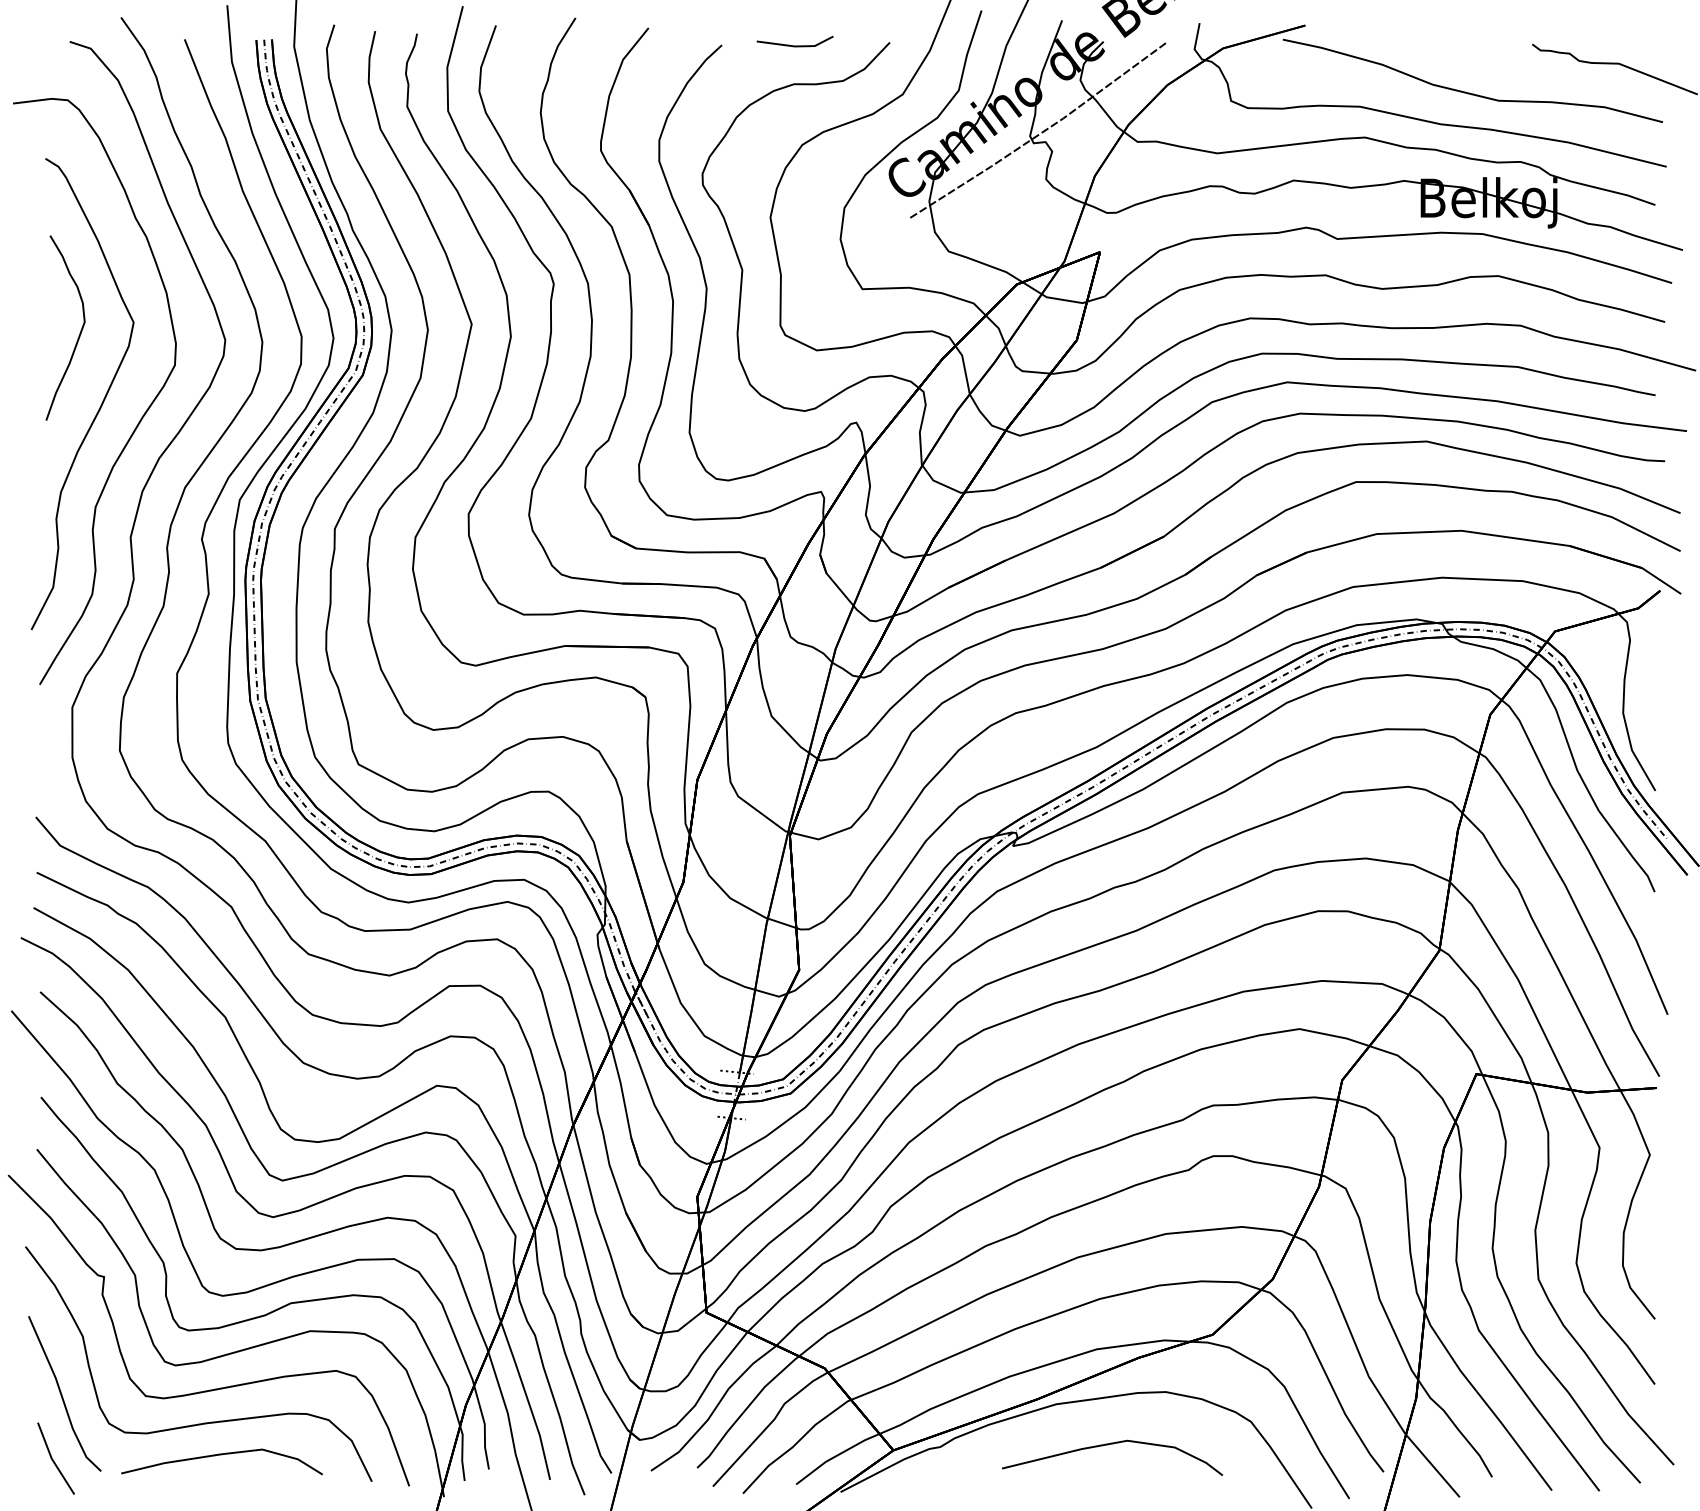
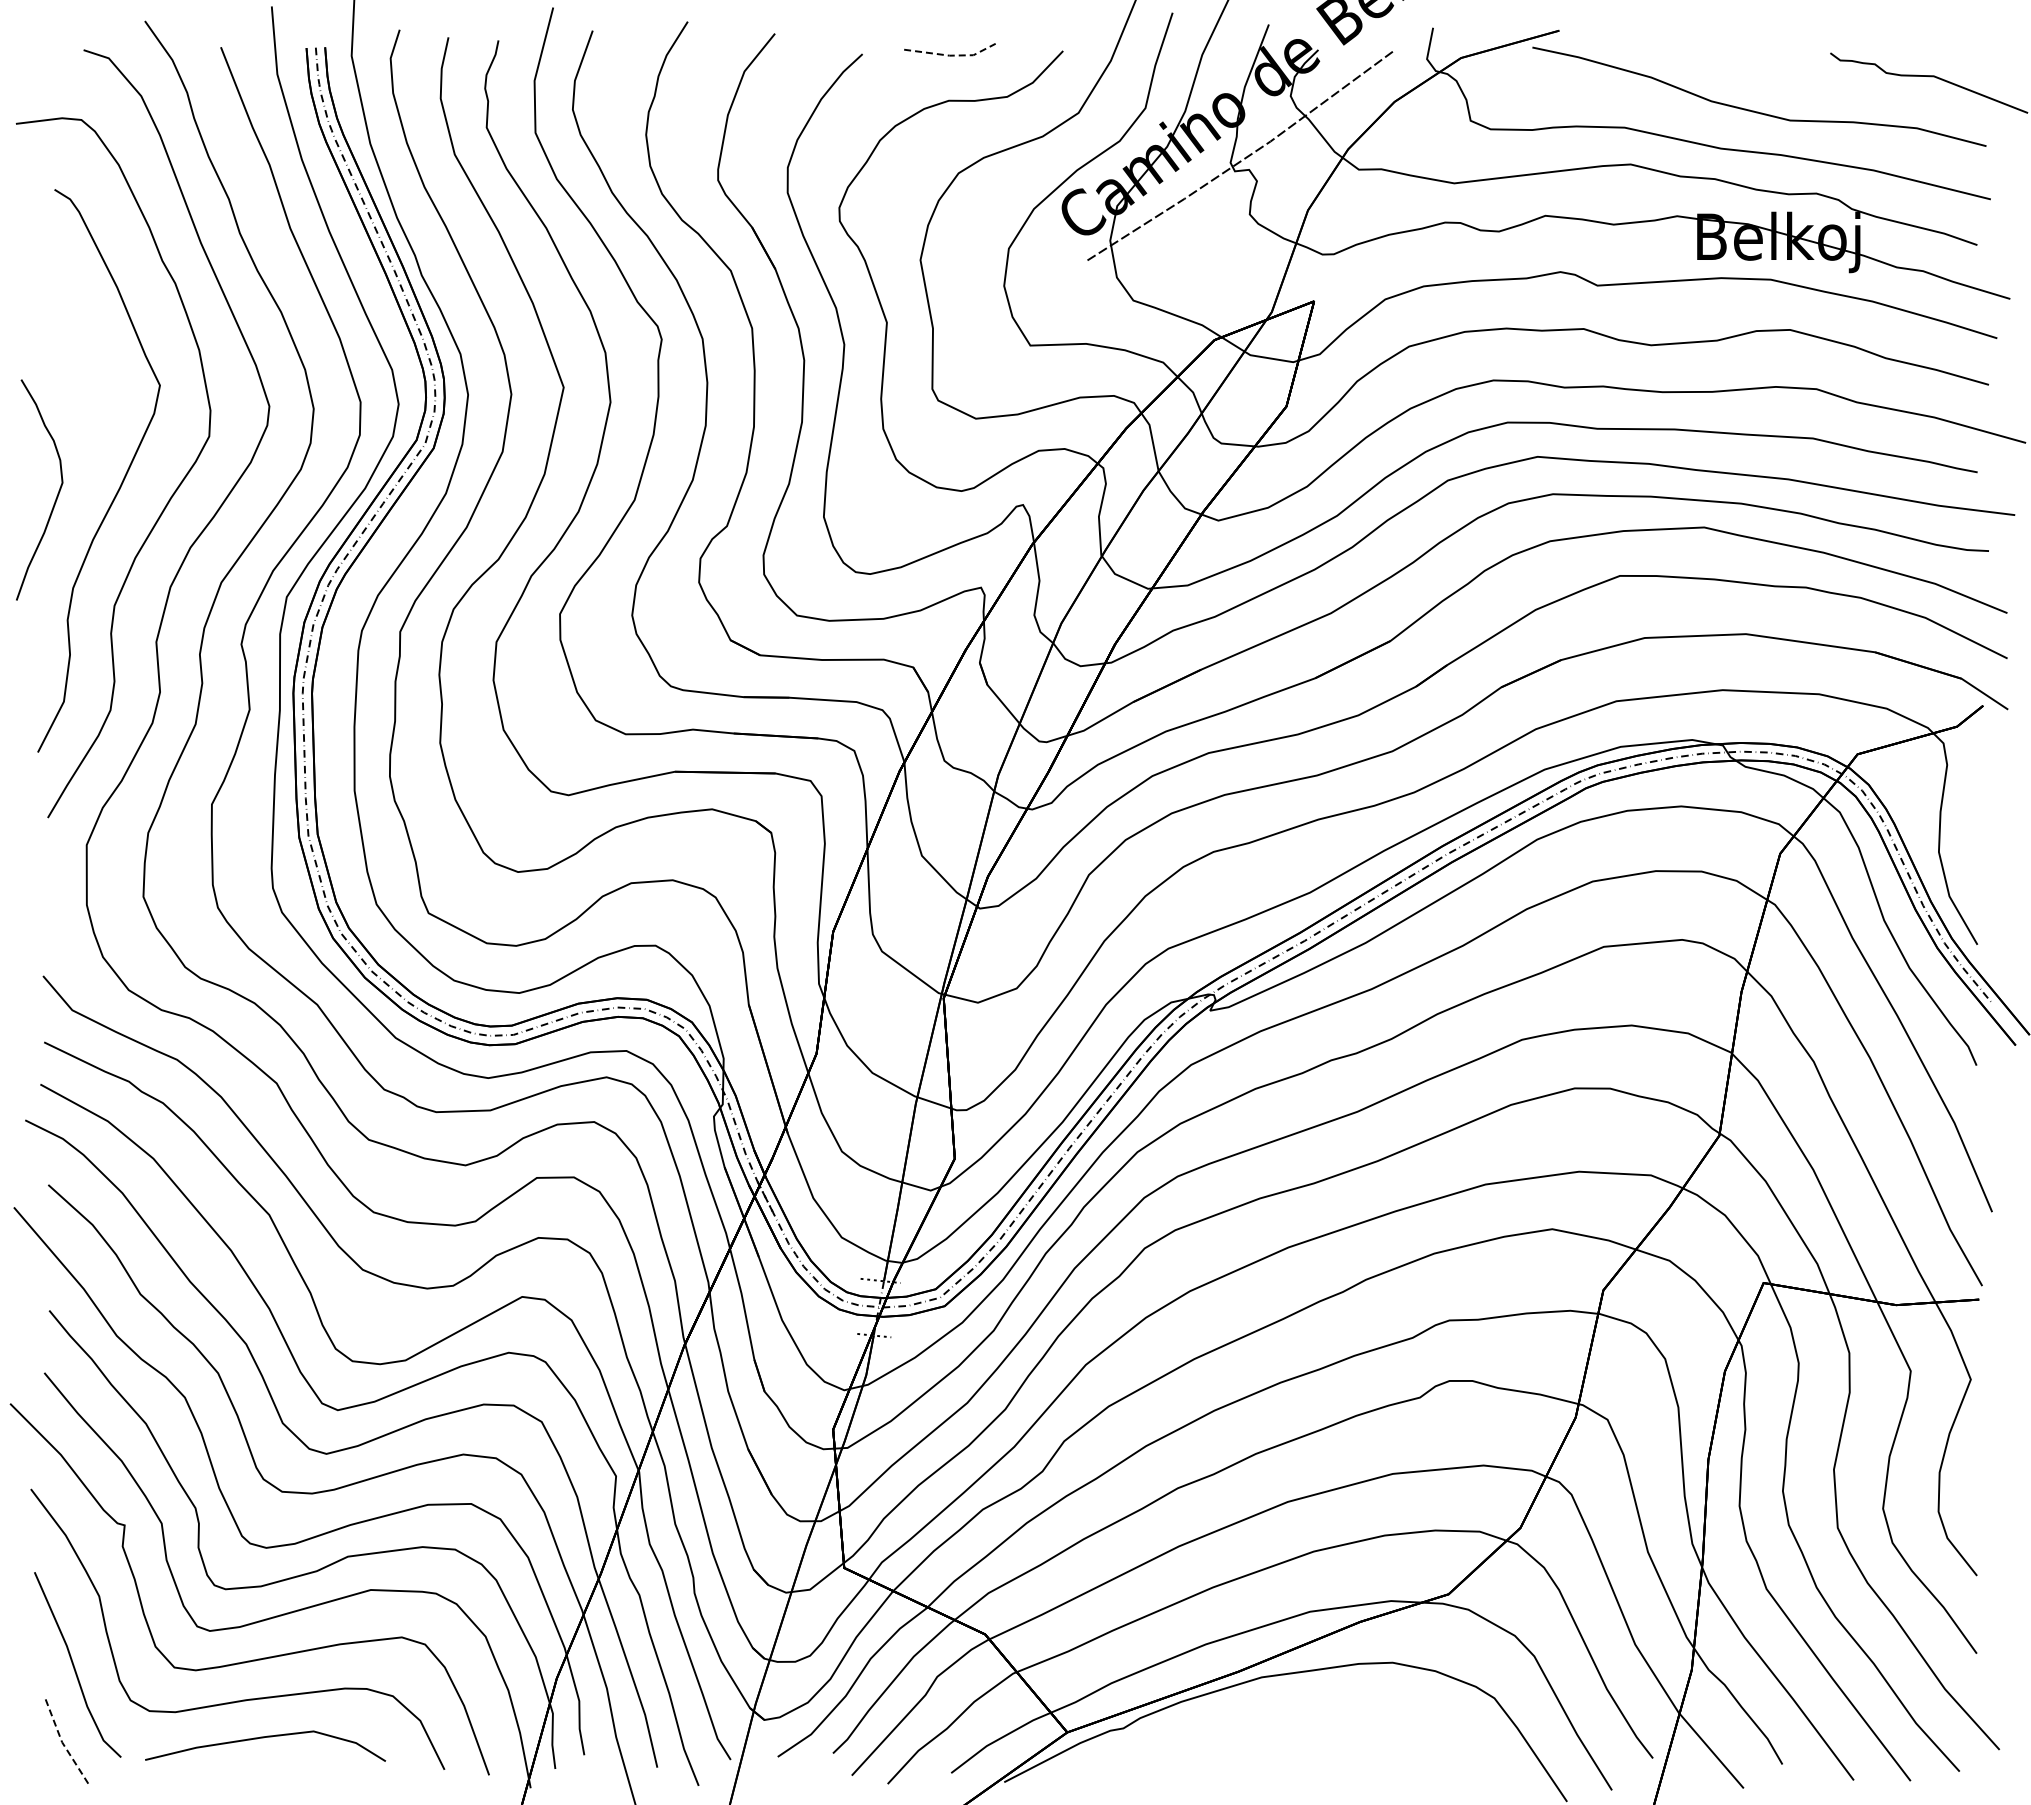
line: (796, 46) -> (951, 55), solid -> dashed
curve: (78, 335) -> (55, 498), moved
curve: (1107, 1445) -> (1323, 1726), removed
line: (52, 1460) -> (63, 1744), solid -> dashed

